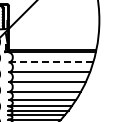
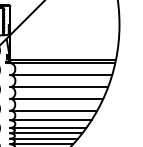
line: (50, 62) -> (60, 75), dashed -> solid

